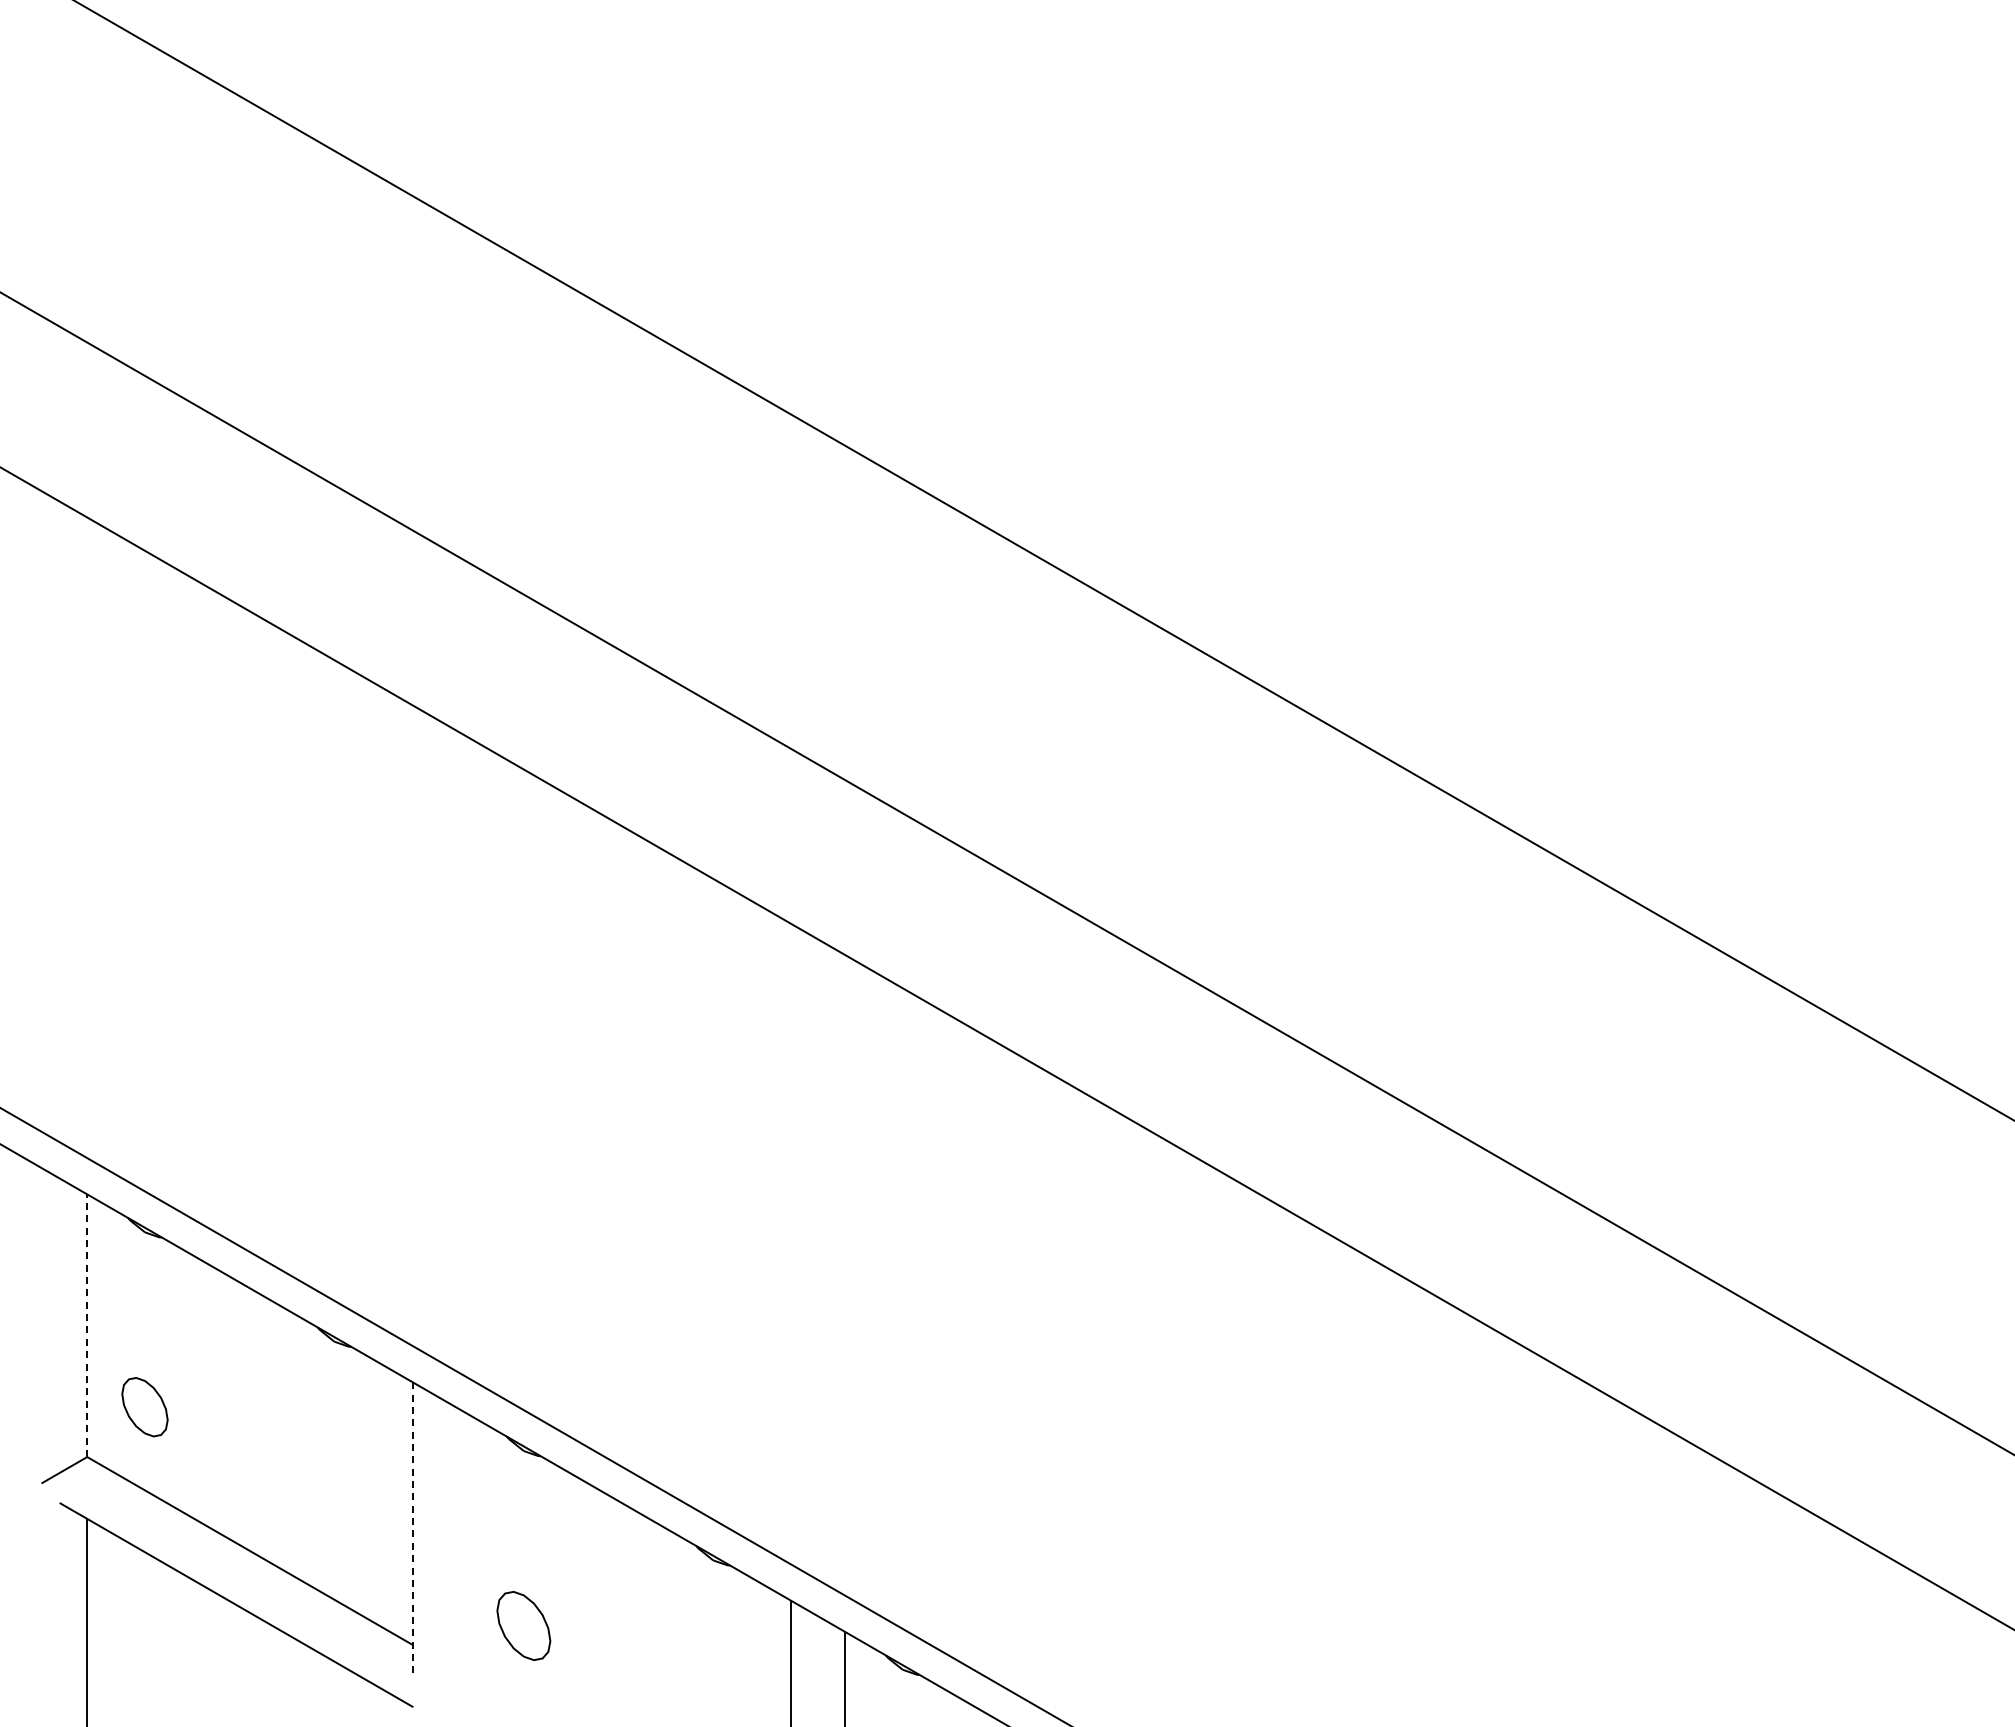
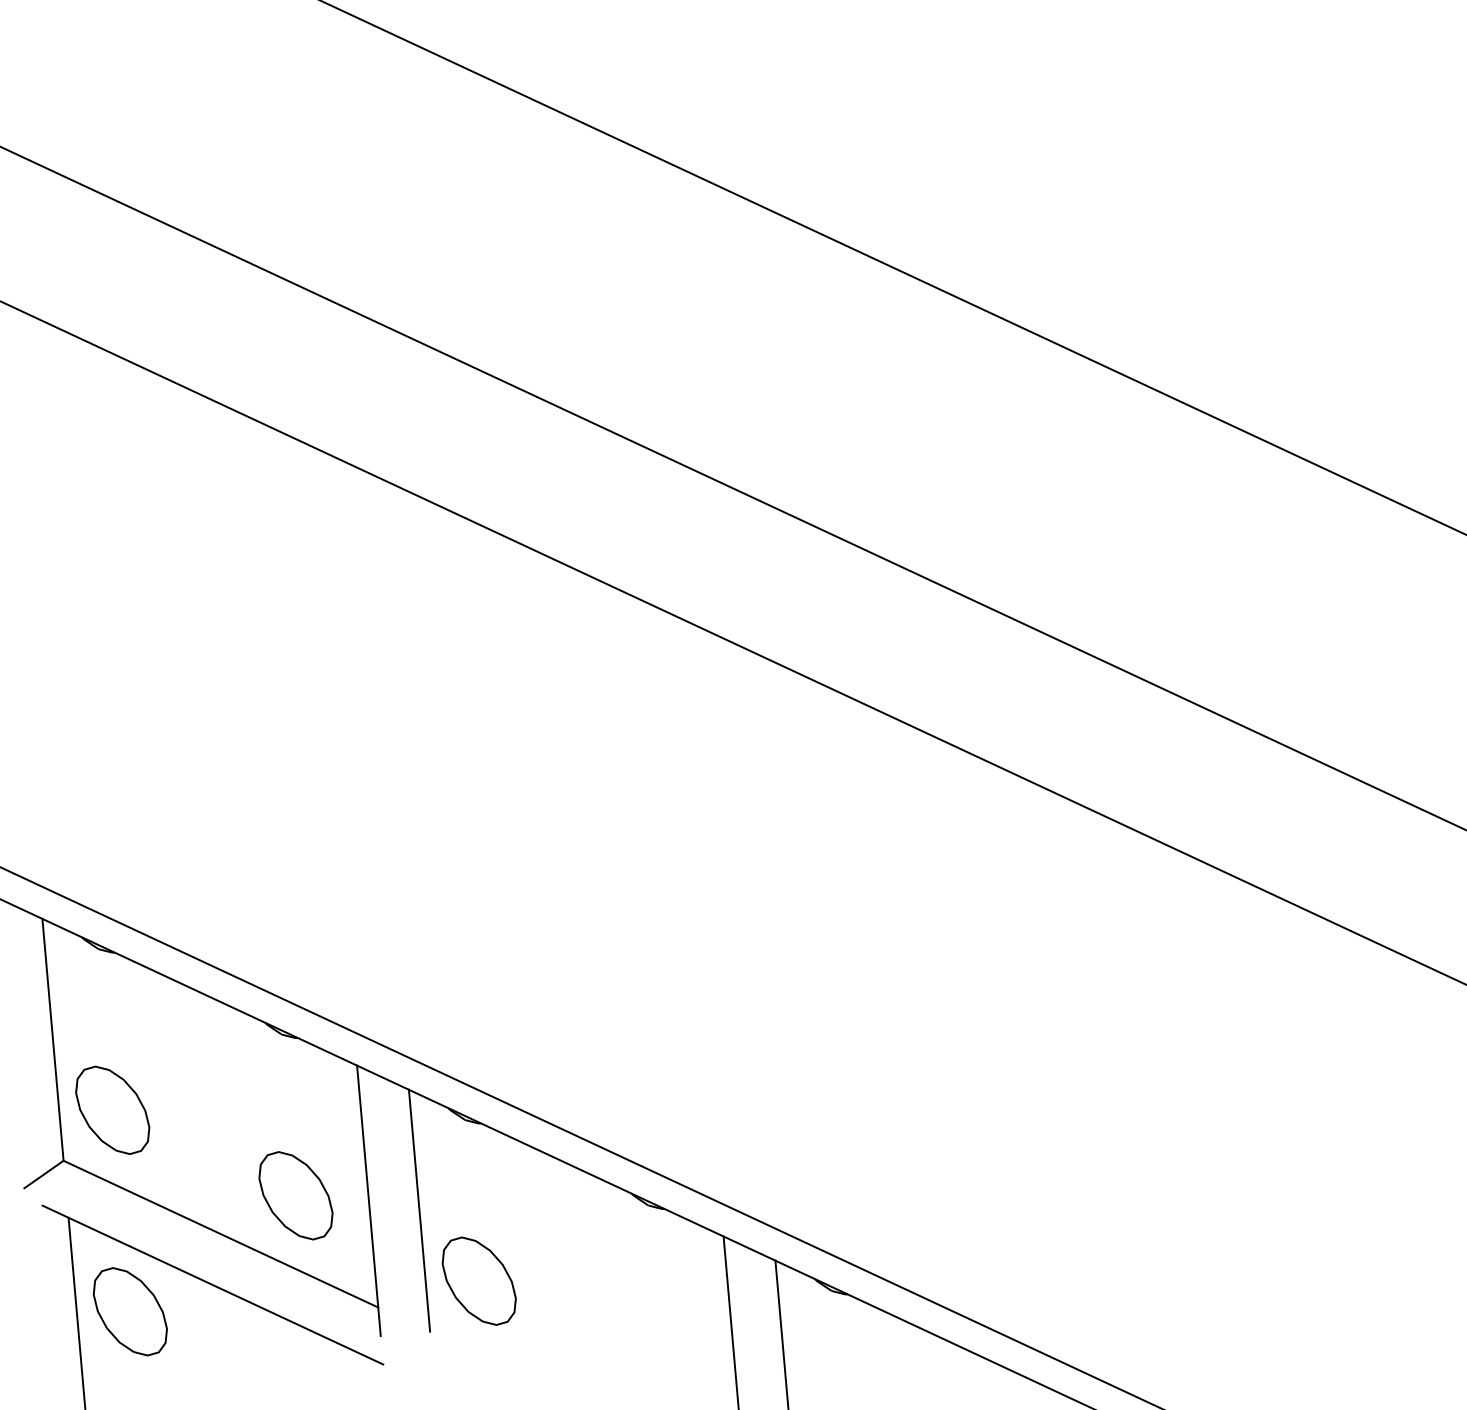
line: (87, 1325) -> (53, 1039), dashed -> solid
part: (144, 1406) -> (112, 1109), size x1.67
part: (334, 1516) -> (296, 1195), added
line: (412, 1528) -> (368, 1200), dashed -> solid
line: (466, 1544) -> (419, 1210), added
part: (144, 1625) -> (129, 1311), added
part: (523, 1625) -> (478, 1280), size x1.43

